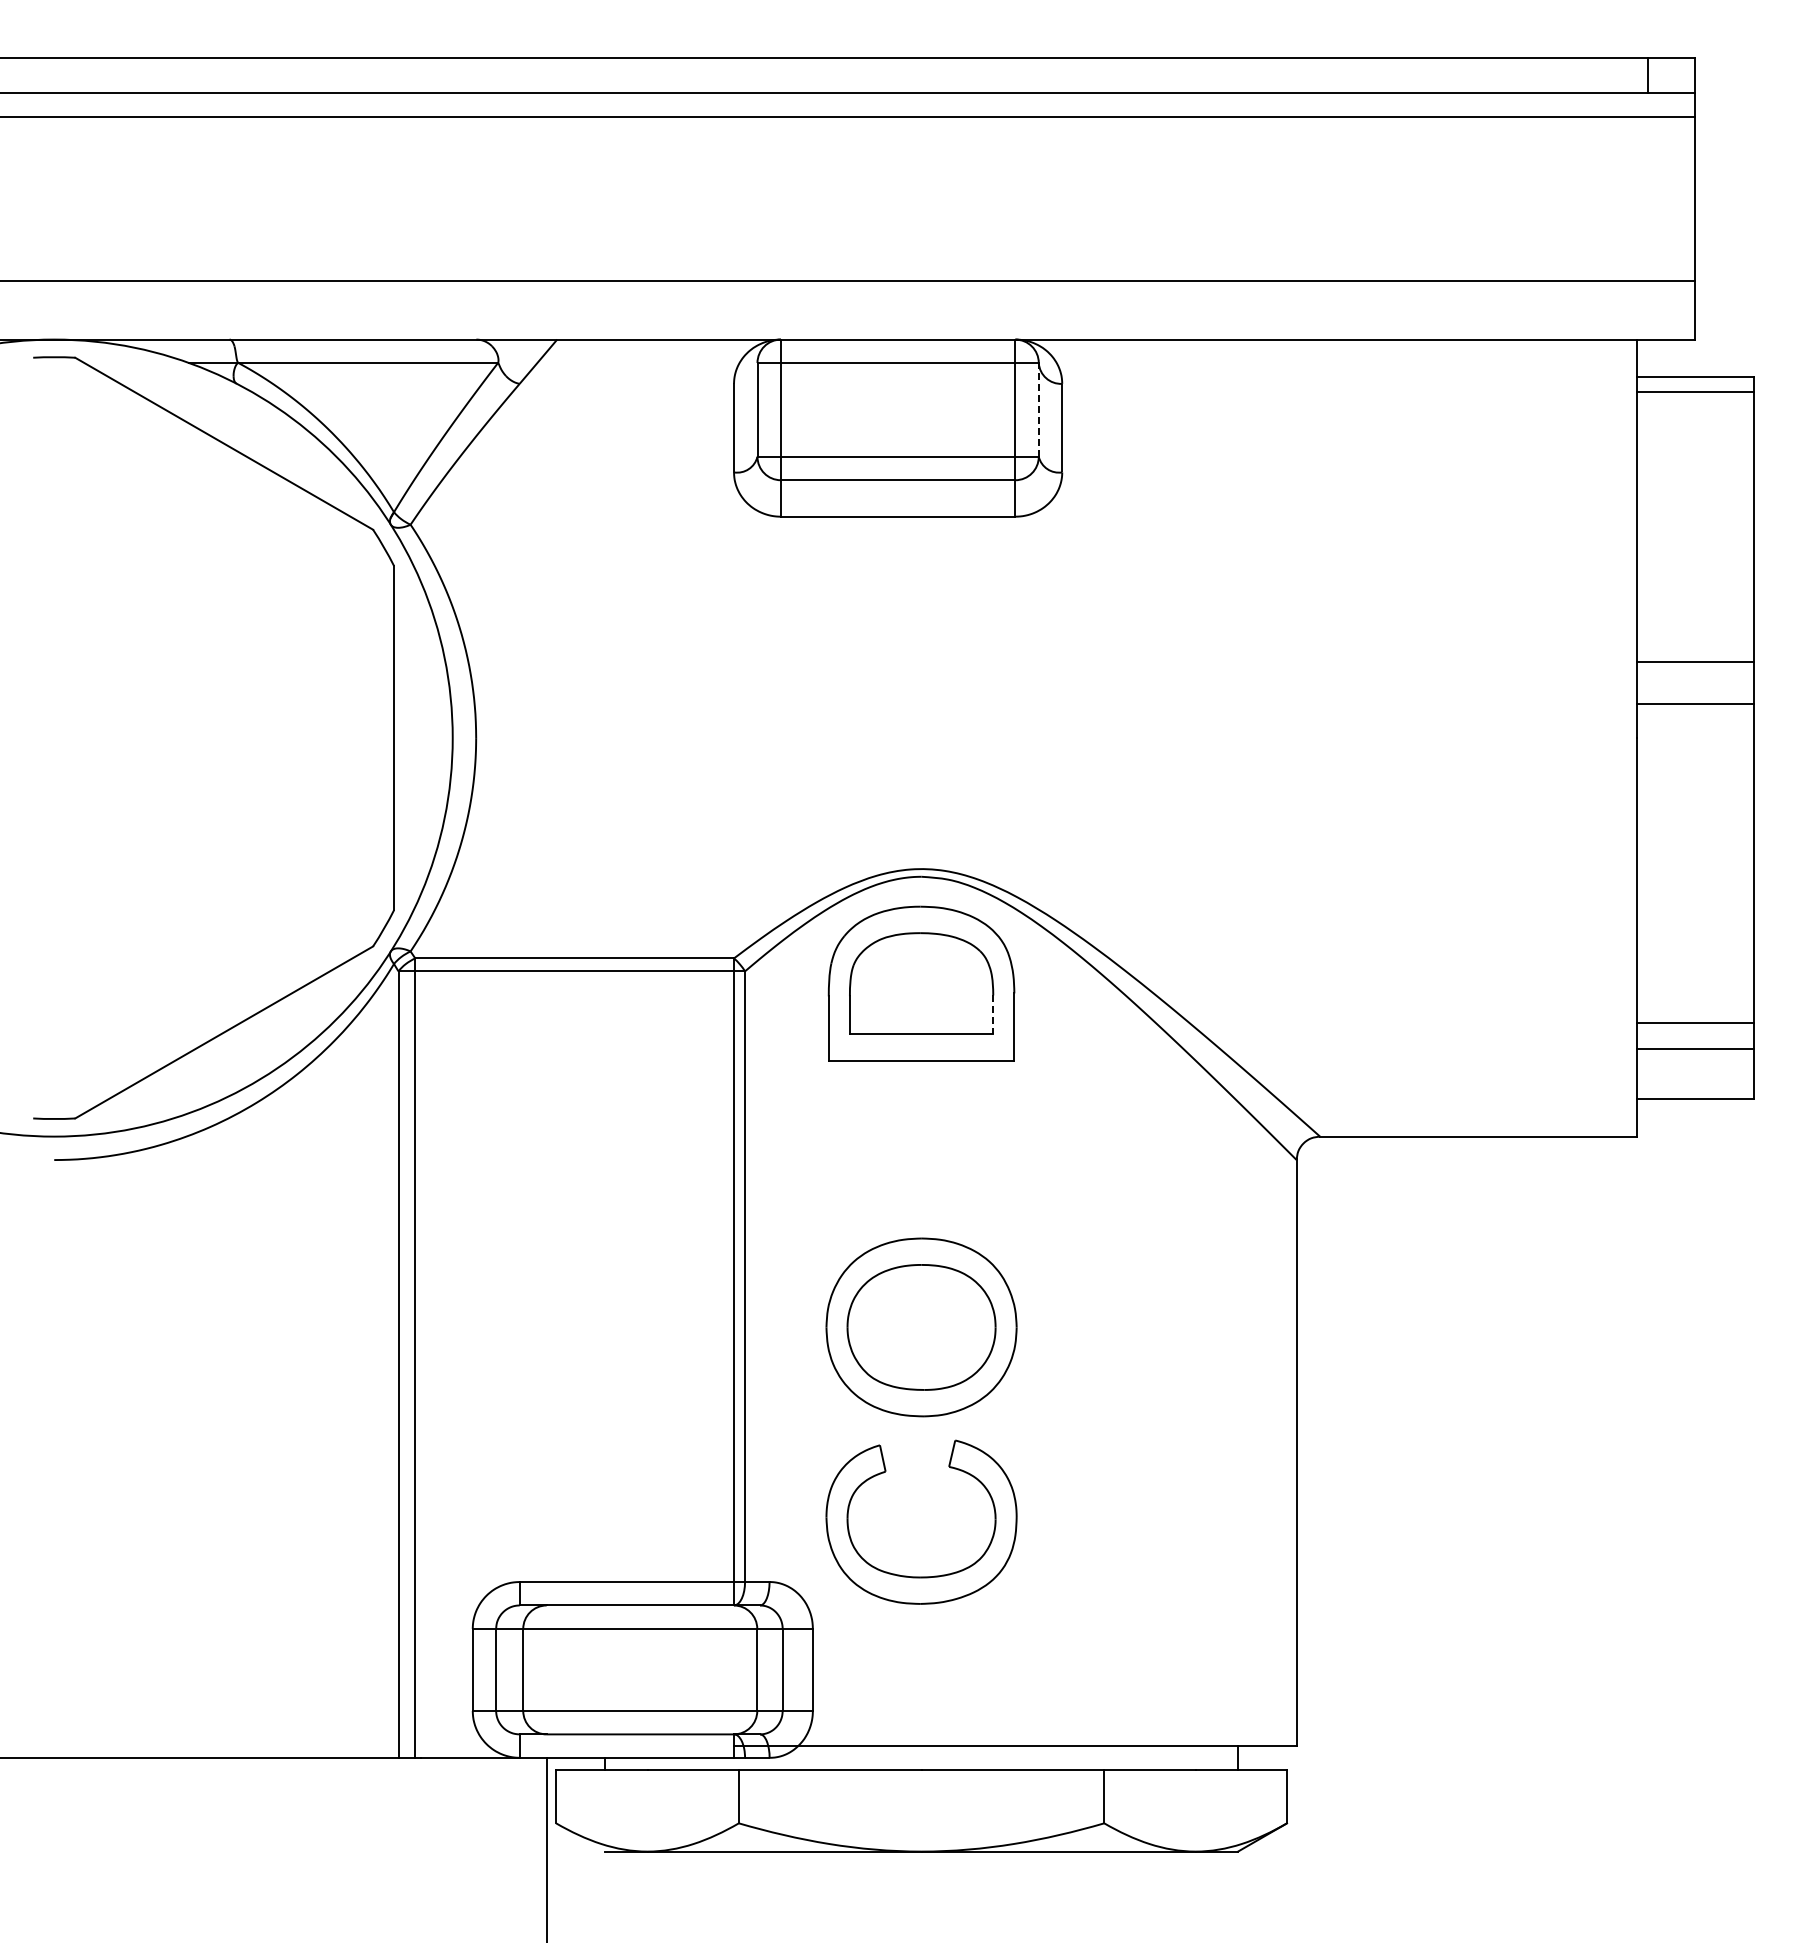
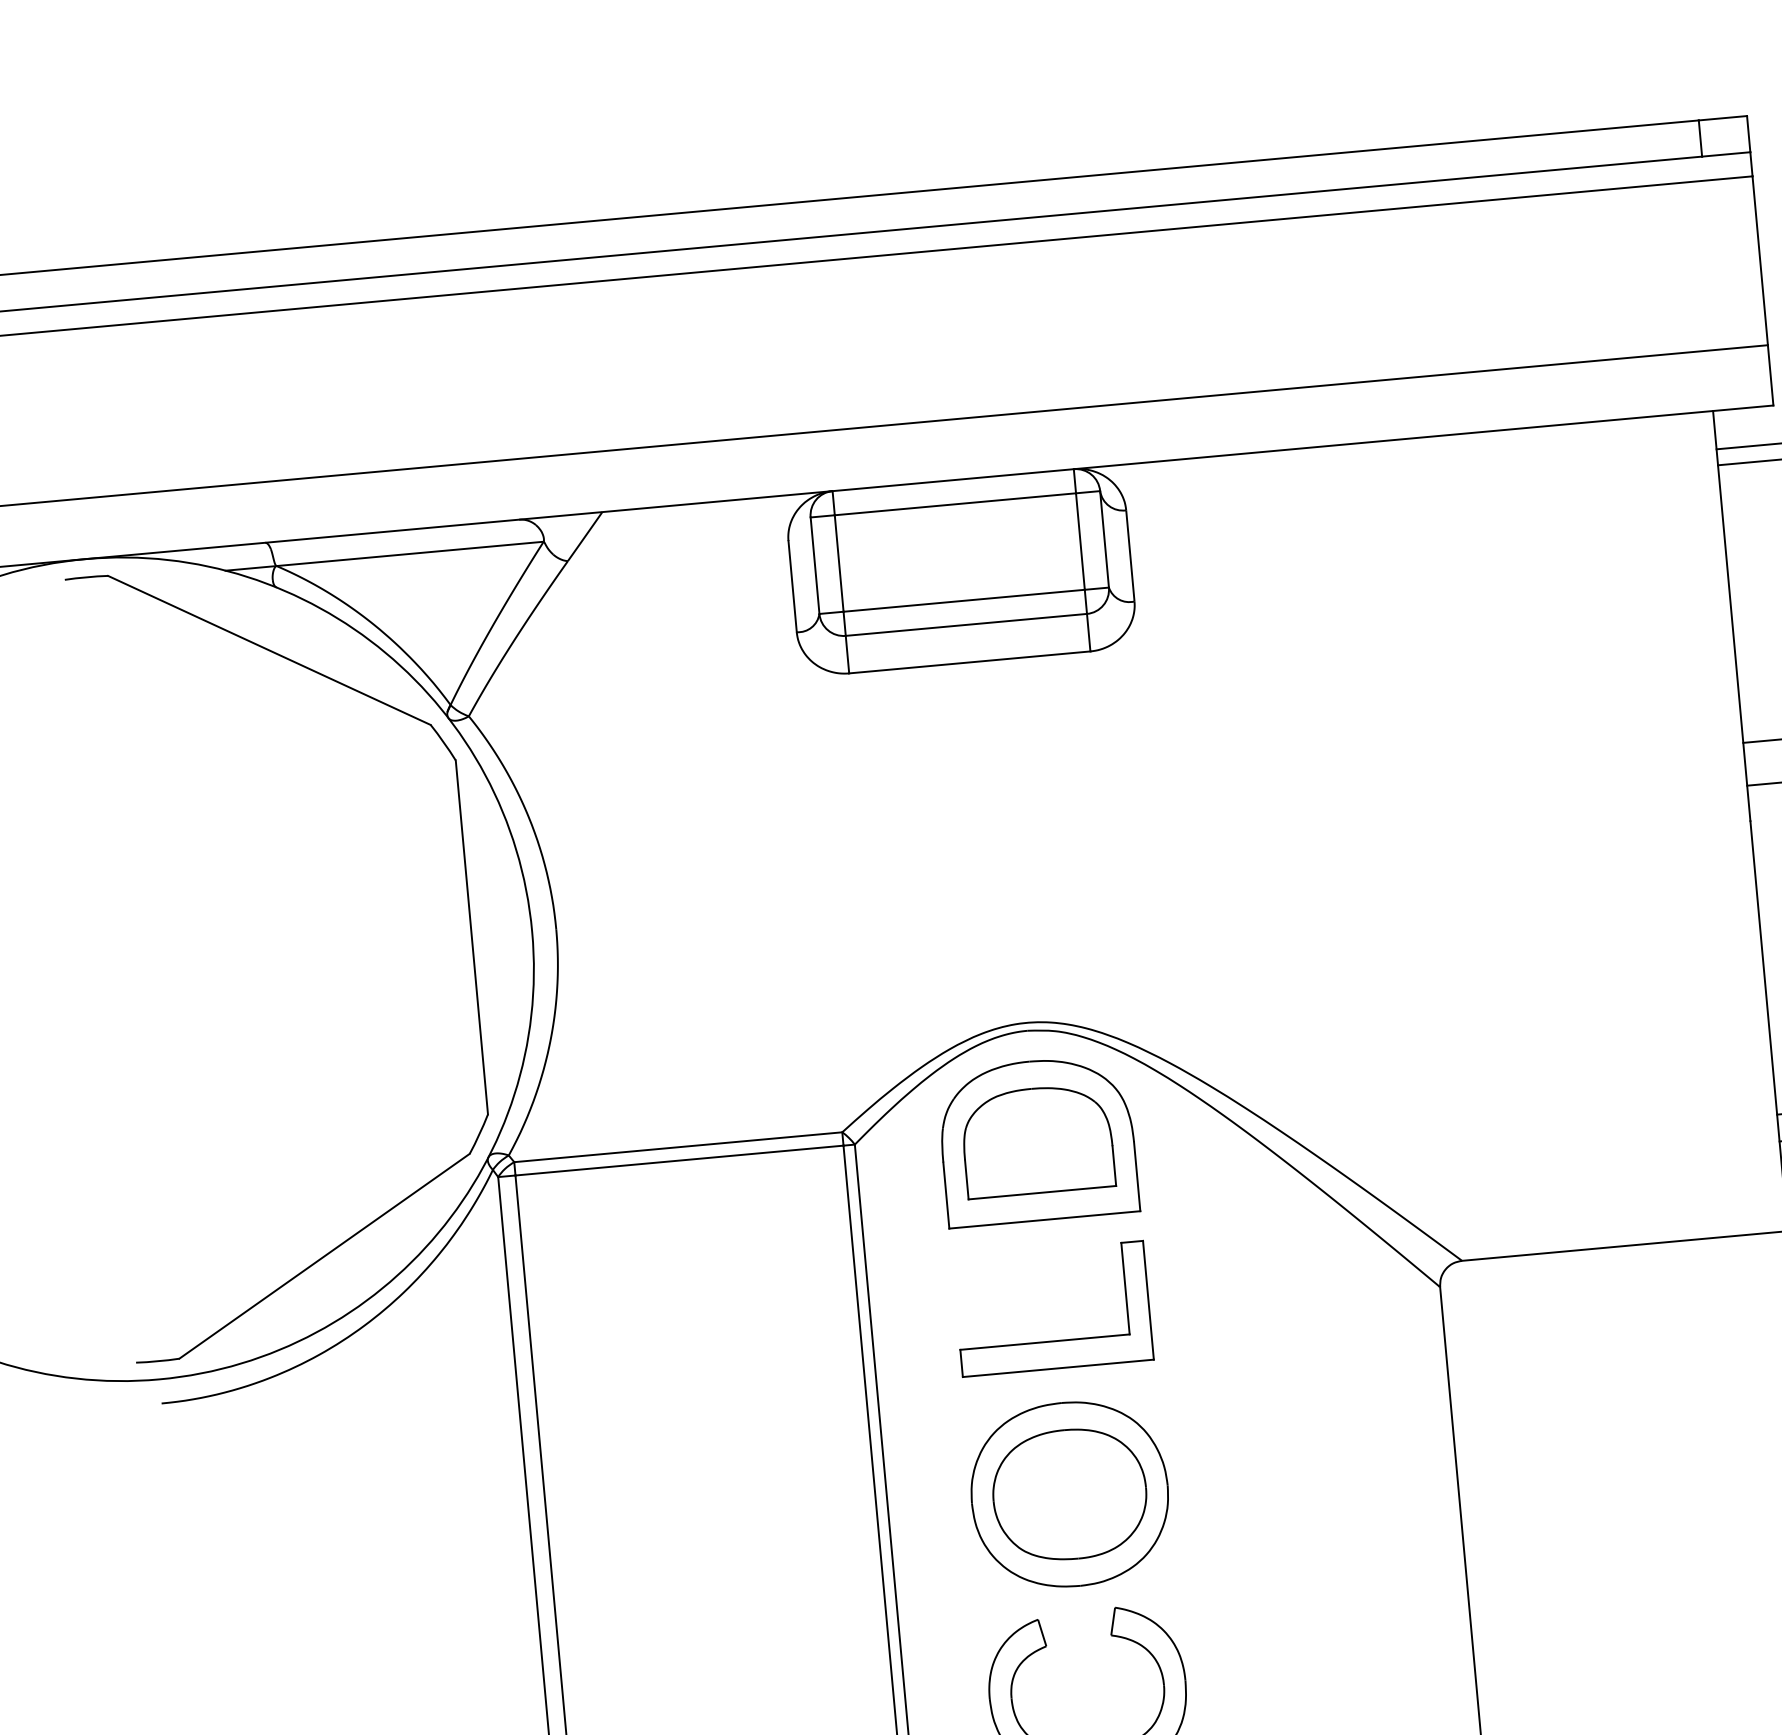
line: (1038, 409) -> (1104, 538), dashed -> solid
line: (993, 1015) -> (1114, 1166), dashed -> solid
part: (921, 1177) -> (1055, 1340), added

